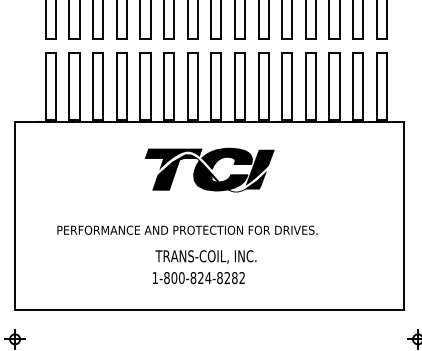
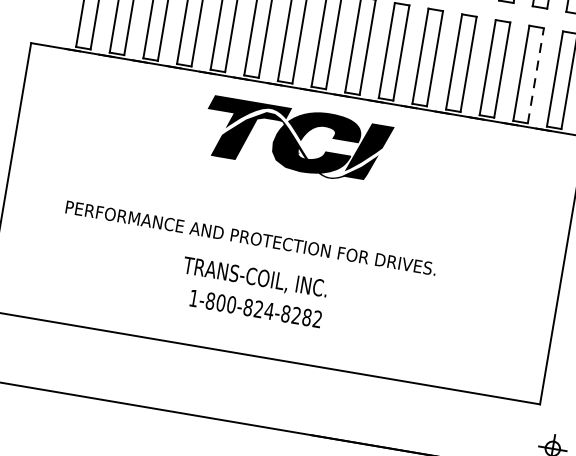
line: (363, 85) -> (536, 74), solid -> dashed
part: (209, 169) -> (297, 139), moved
text: (205, 256) -> (254, 277), moved

